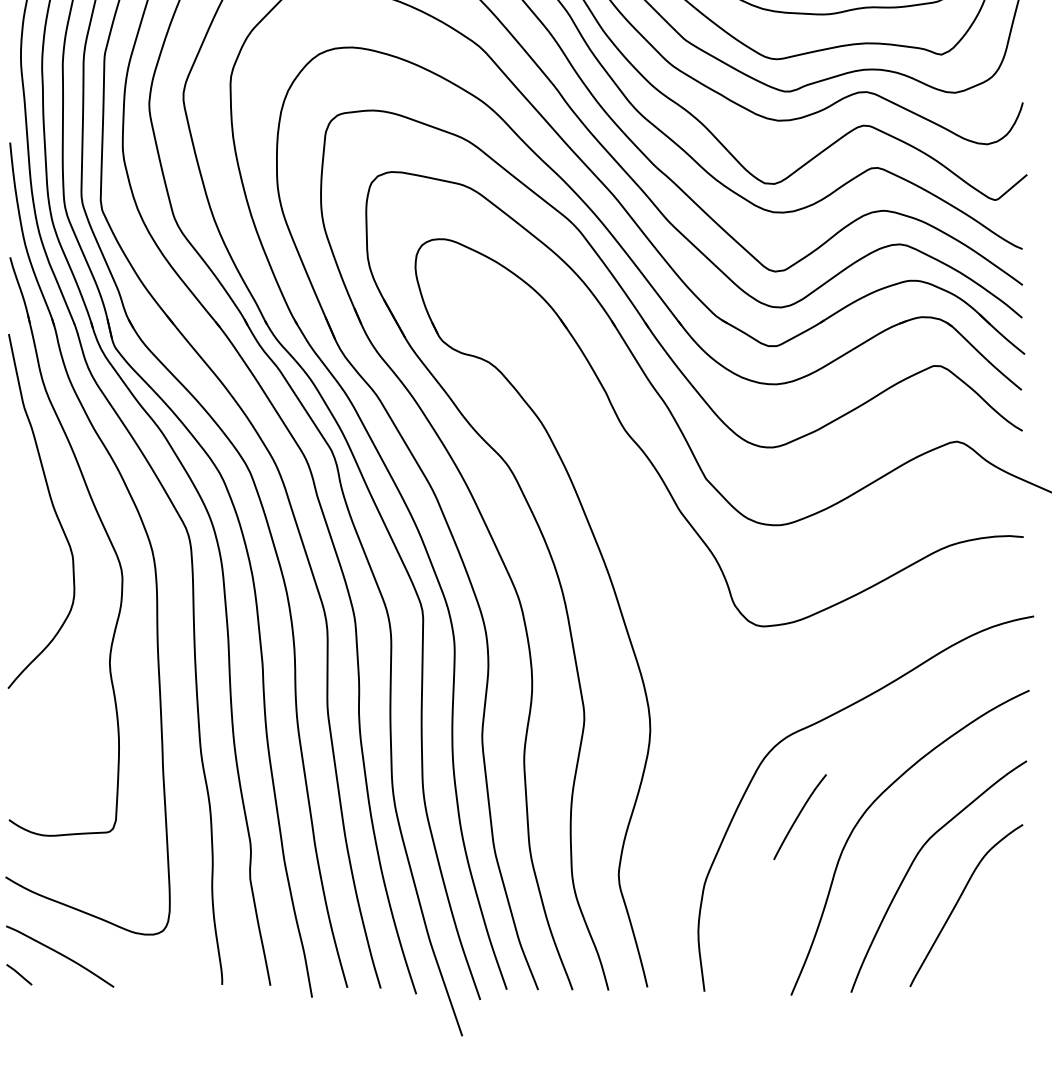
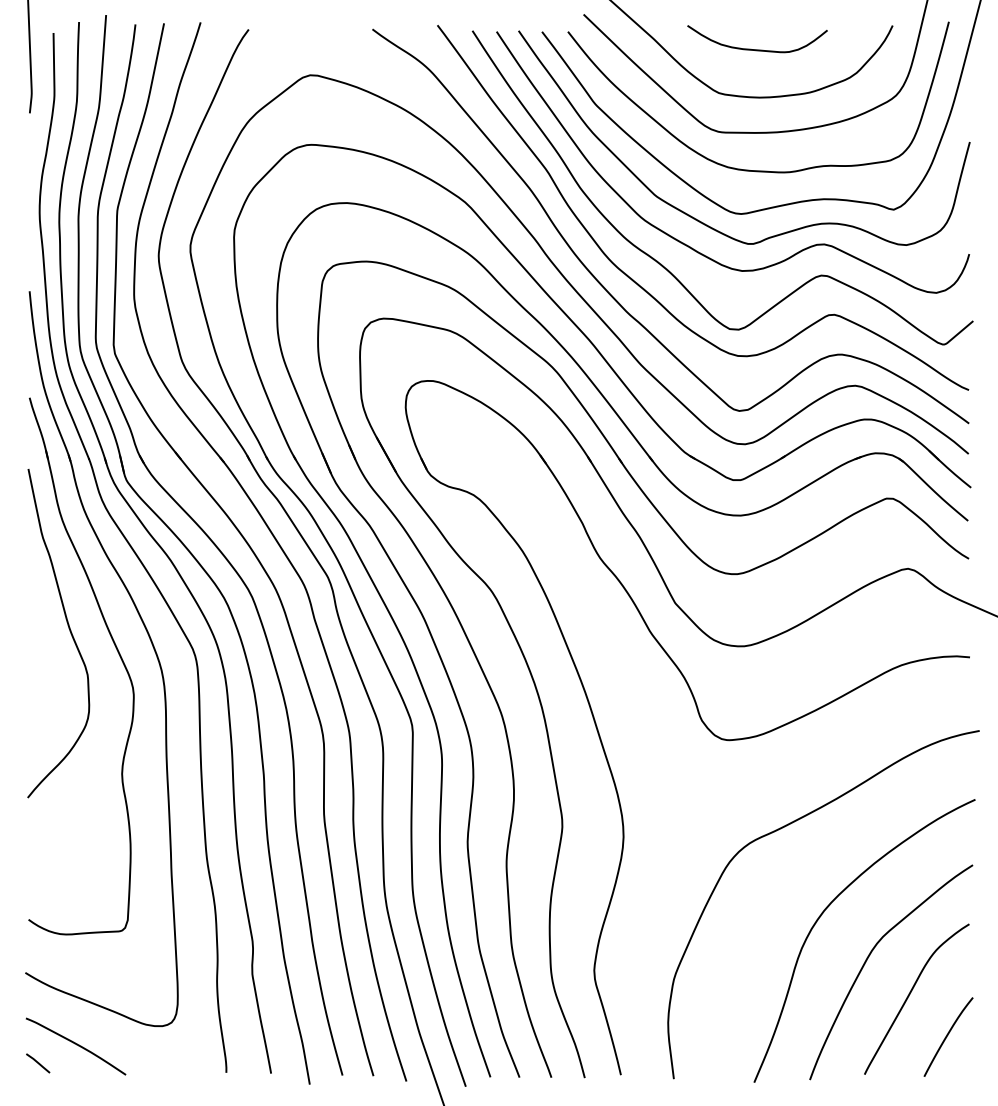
curve: (800, 815) -> (948, 1035), moved

